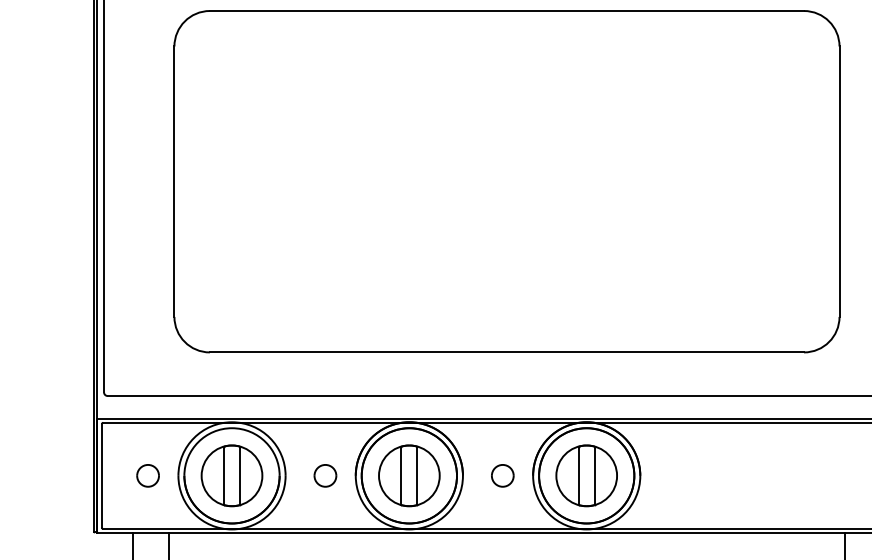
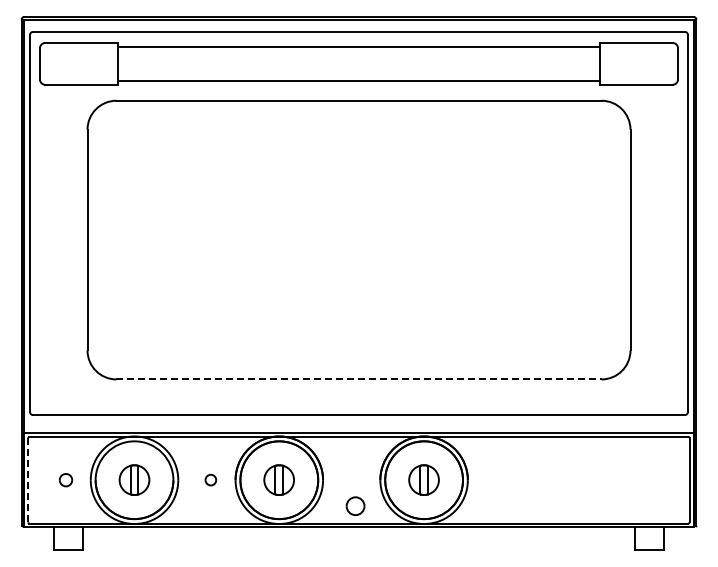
line: (507, 352) -> (359, 379), solid -> dashed
part: (147, 474) -> (65, 479), size x0.7
part: (231, 474) -> (134, 479), size x0.6
part: (325, 474) -> (210, 479), size x0.6
part: (408, 474) -> (278, 479), size x0.6
part: (502, 474) -> (355, 505), moved
part: (585, 474) -> (423, 479), size x0.6
line: (102, 476) -> (28, 480), solid -> dashed

